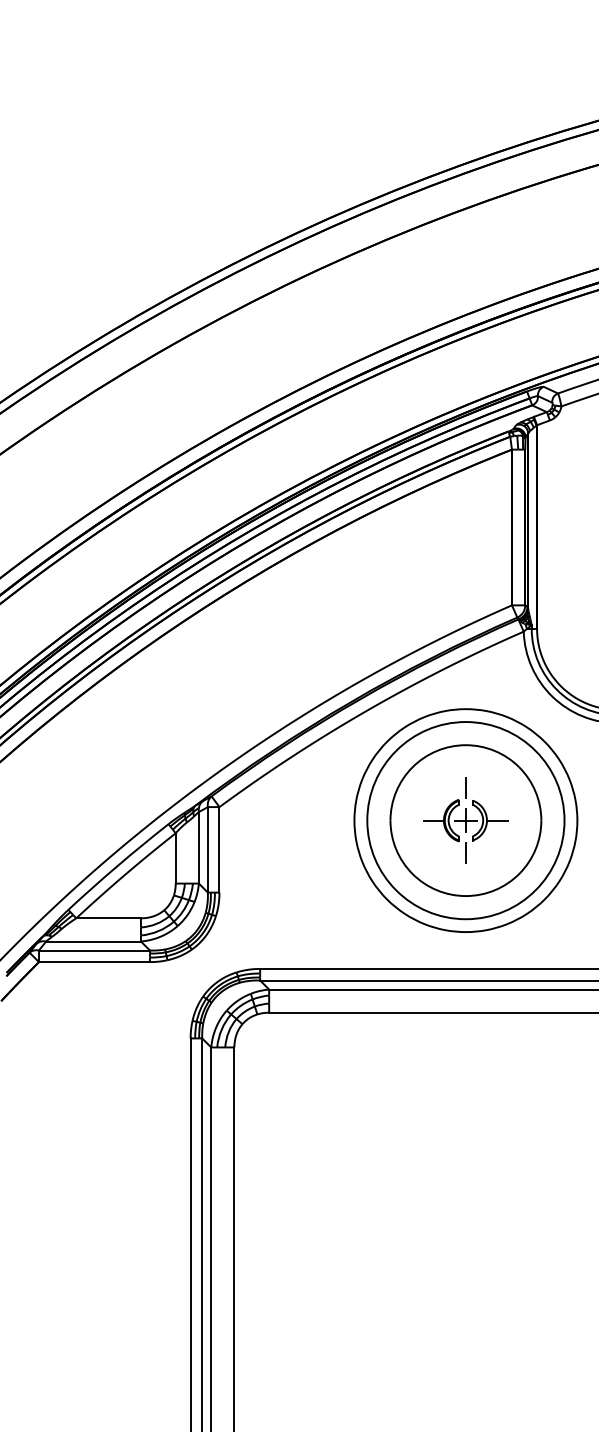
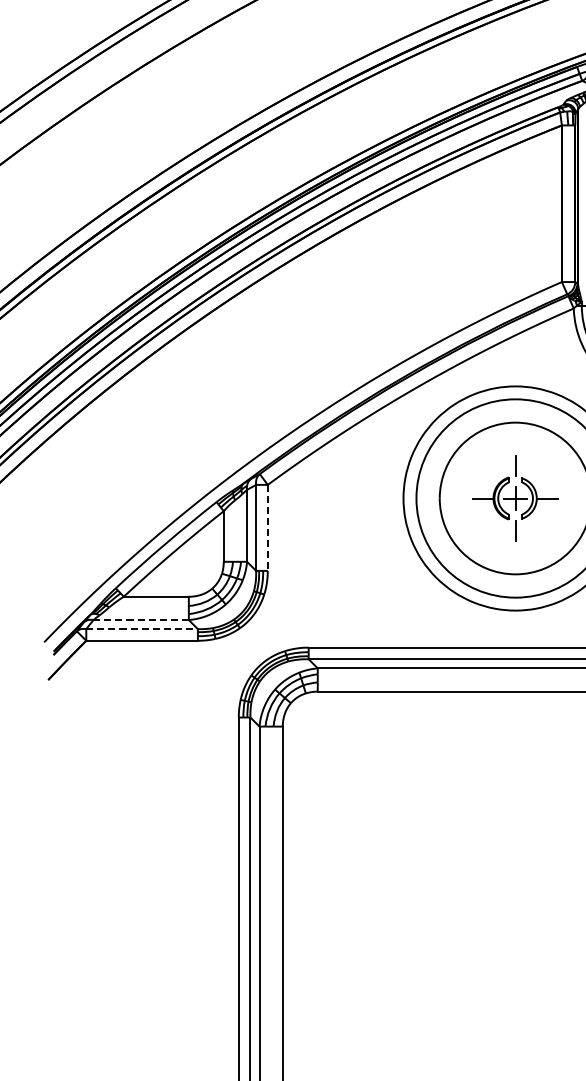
line: (219, 849) -> (267, 527), solid -> dashed
line: (93, 941) -> (141, 620), solid -> dashed
line: (94, 950) -> (142, 629), solid -> dashed

